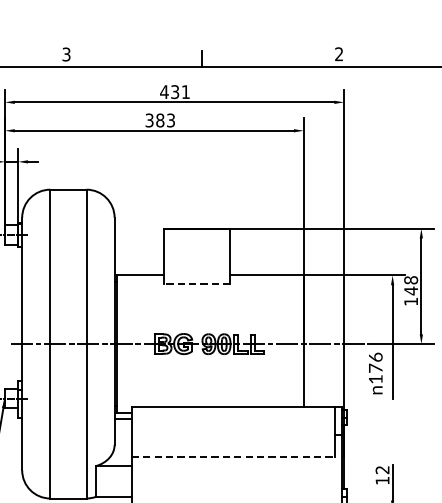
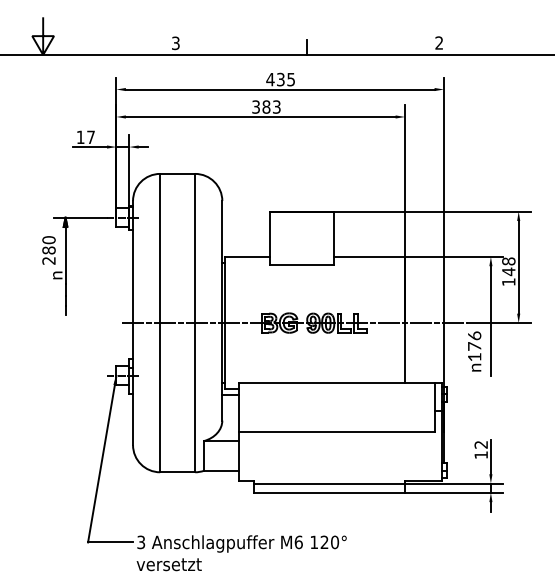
text: (185, 91) -> (290, 79), 431 -> 435
line: (196, 284) -> (301, 265), dashed -> solid
line: (232, 457) -> (336, 432), dashed -> solid

